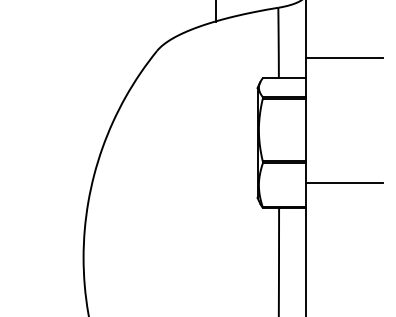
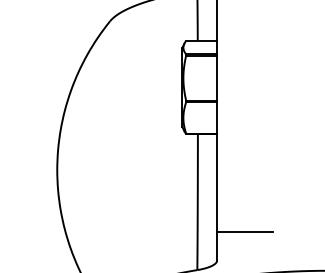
line: (343, 58) -> (244, 26), removed
line: (343, 183) -> (244, 116), removed

